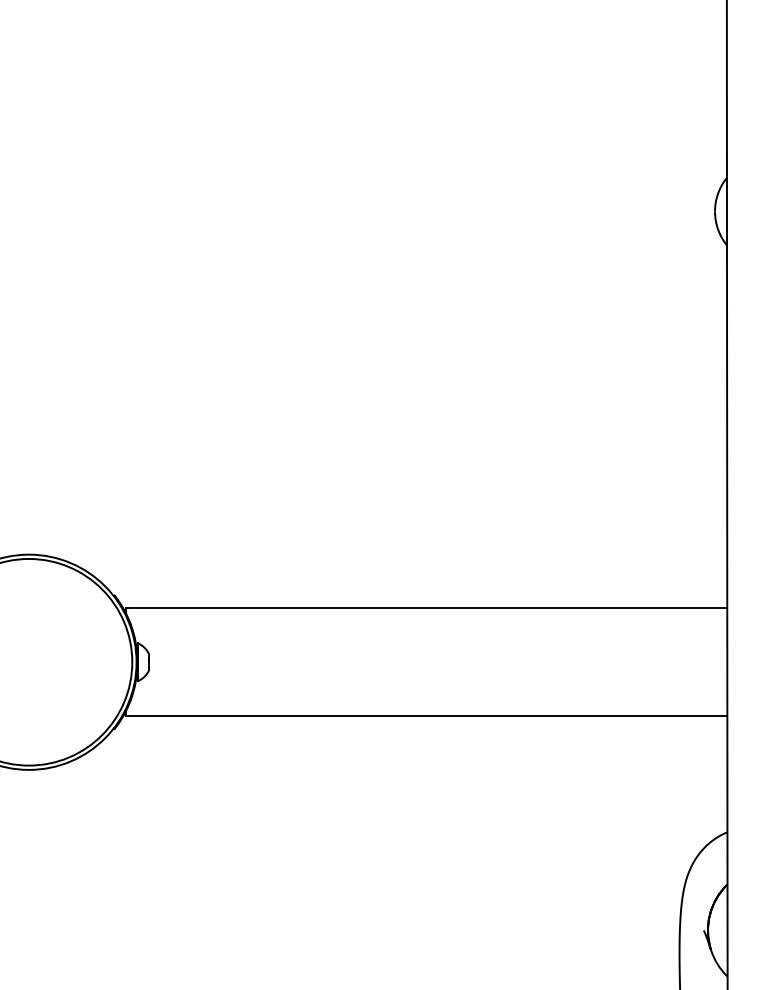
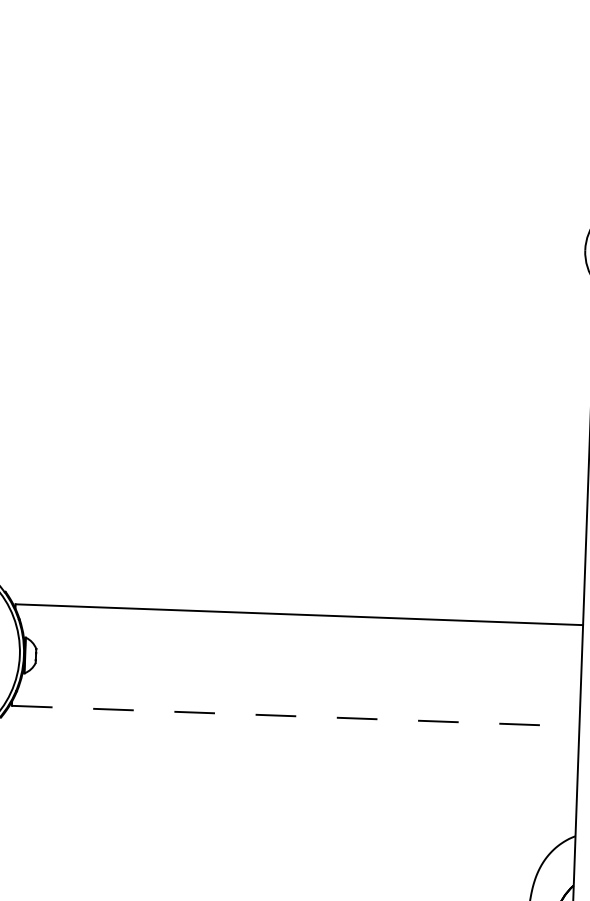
line: (426, 716) -> (295, 716), solid -> dashed

